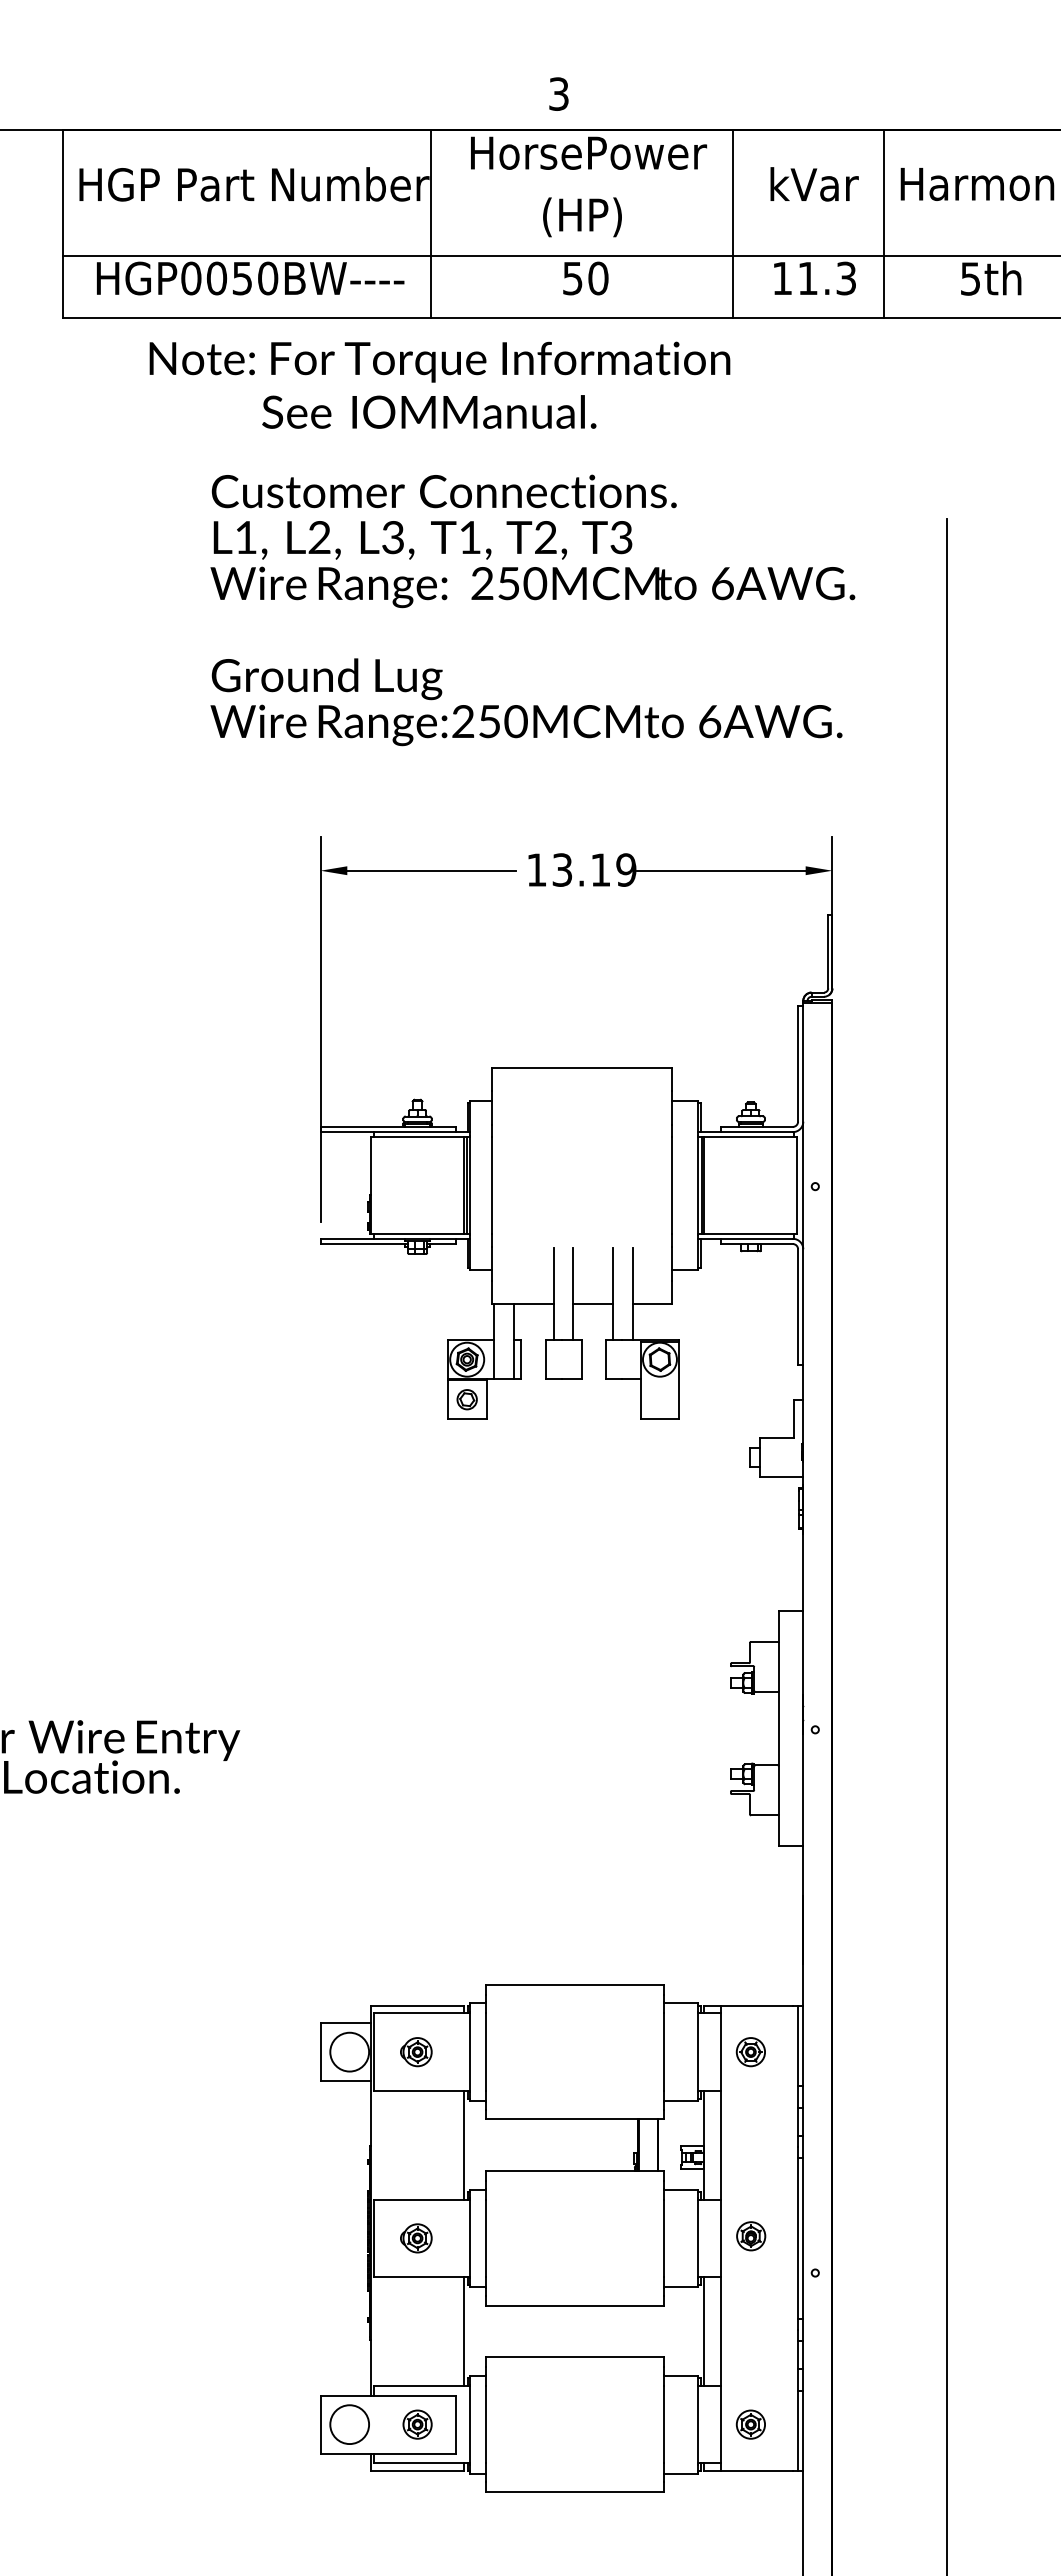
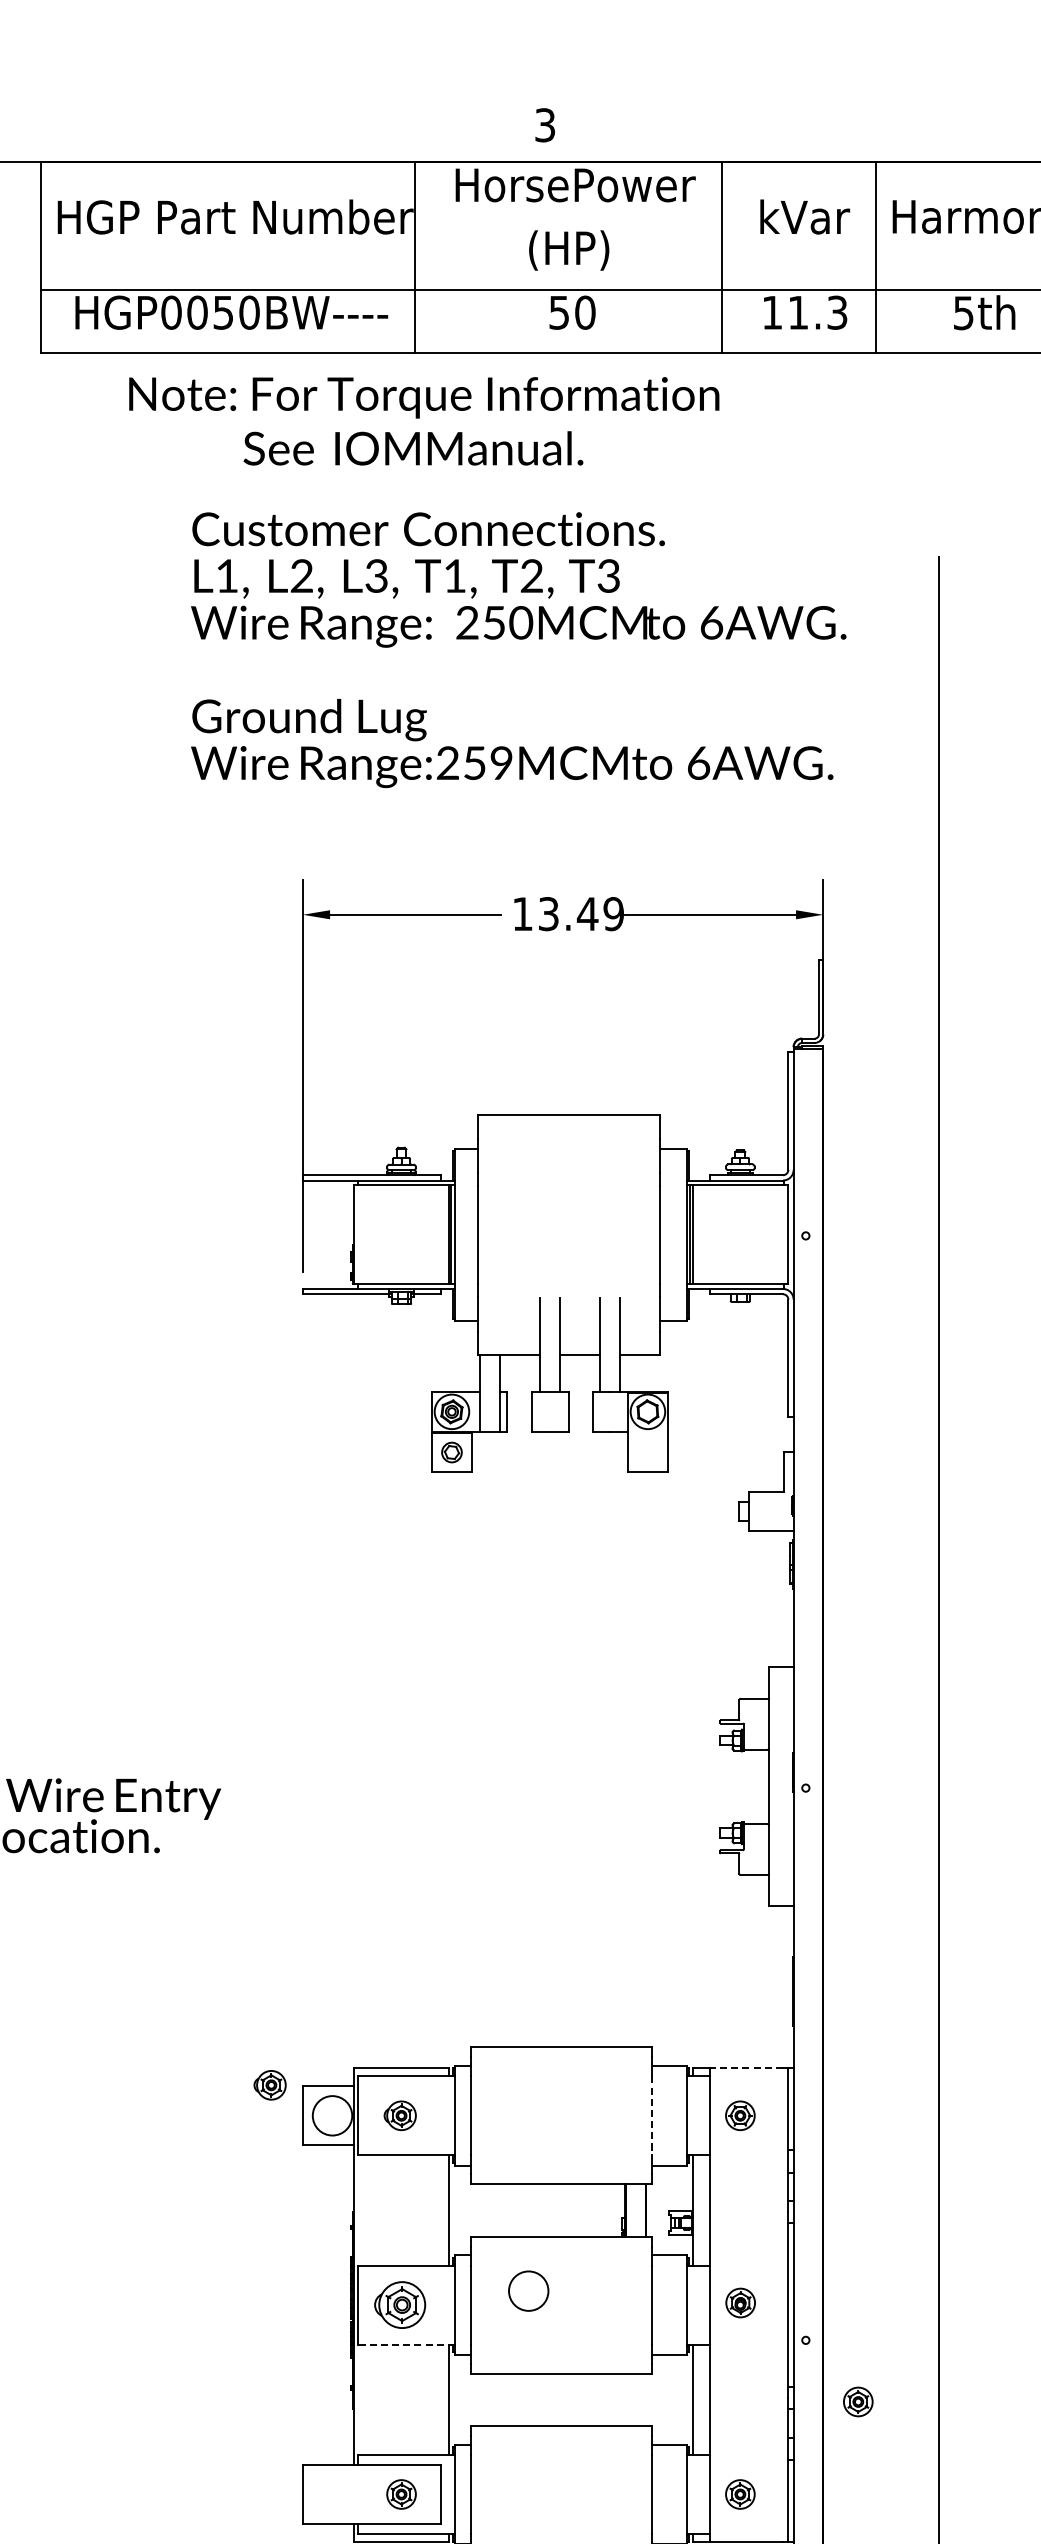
text: (515, 722) -> (501, 764), Range:250MCM -> Range:259MCM
text: (600, 869) -> (587, 913), 13.19 -> 13.49
line: (756, 2005) -> (746, 2068), solid -> dashed
part: (288, 2022) -> (270, 2085), added
line: (664, 2052) -> (652, 2116), solid -> dashed
part: (416, 2238) -> (400, 2305), size x1.6
line: (422, 2277) -> (406, 2344), solid -> dashed
part: (866, 2333) -> (857, 2401), added
circle: (349, 2424) -> (528, 2291), moved

